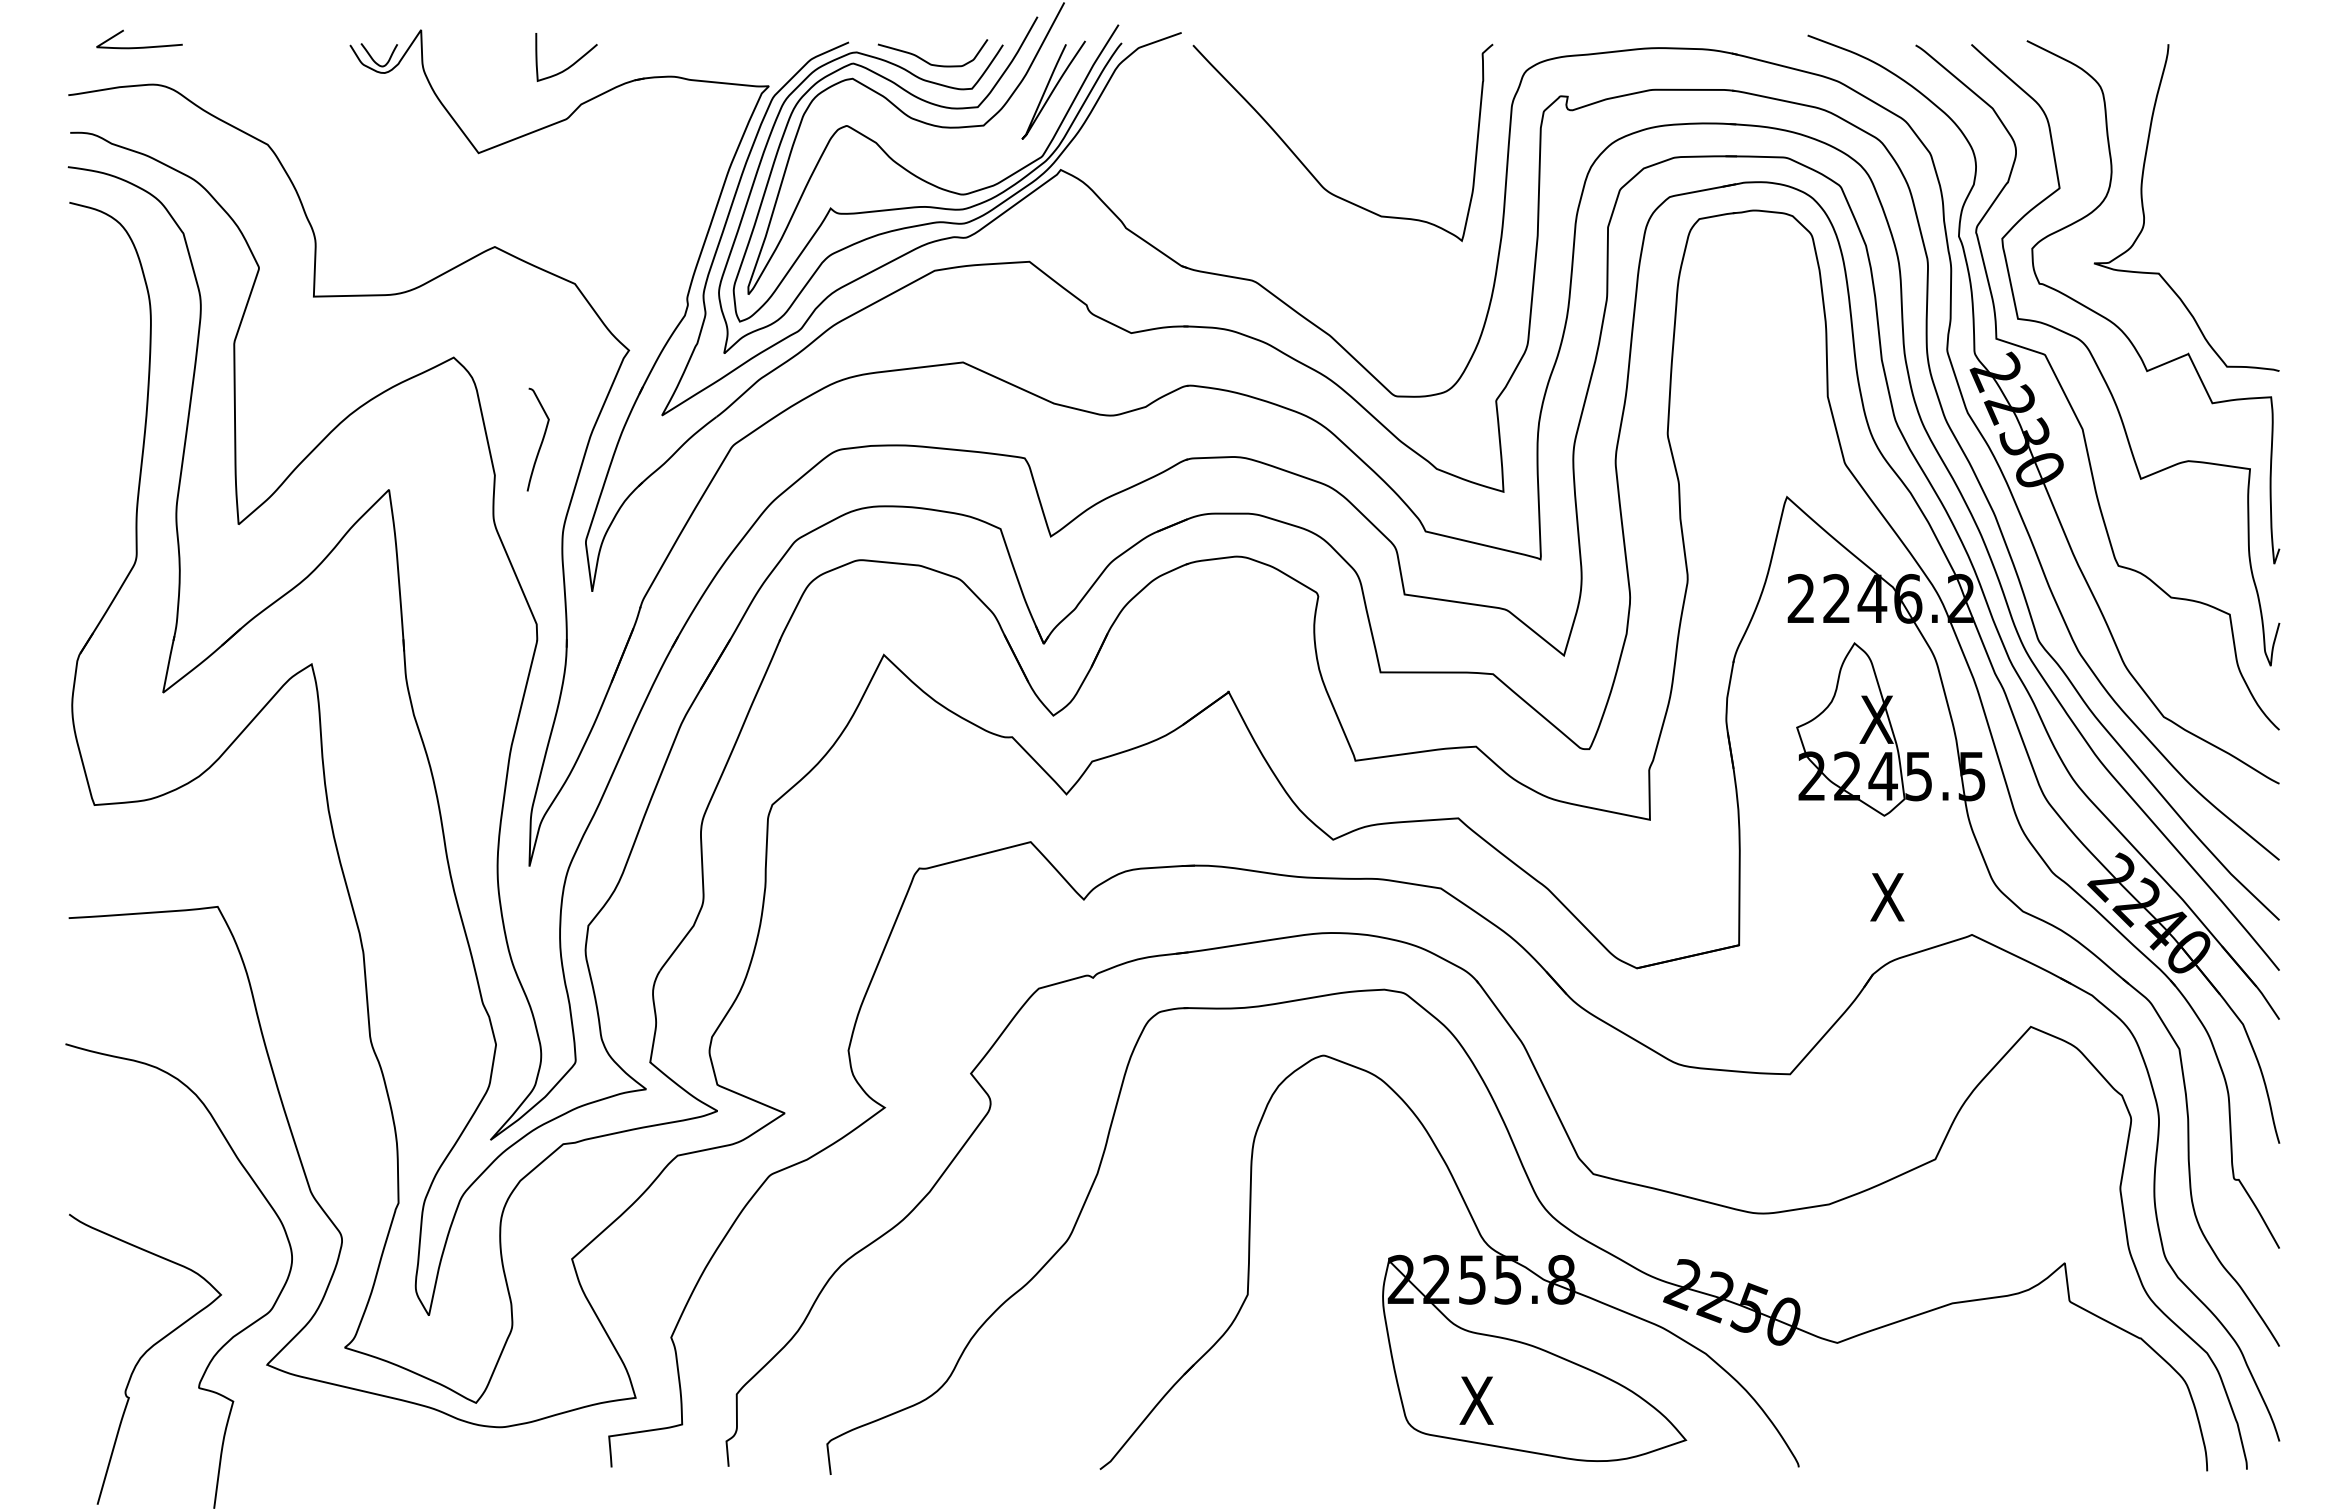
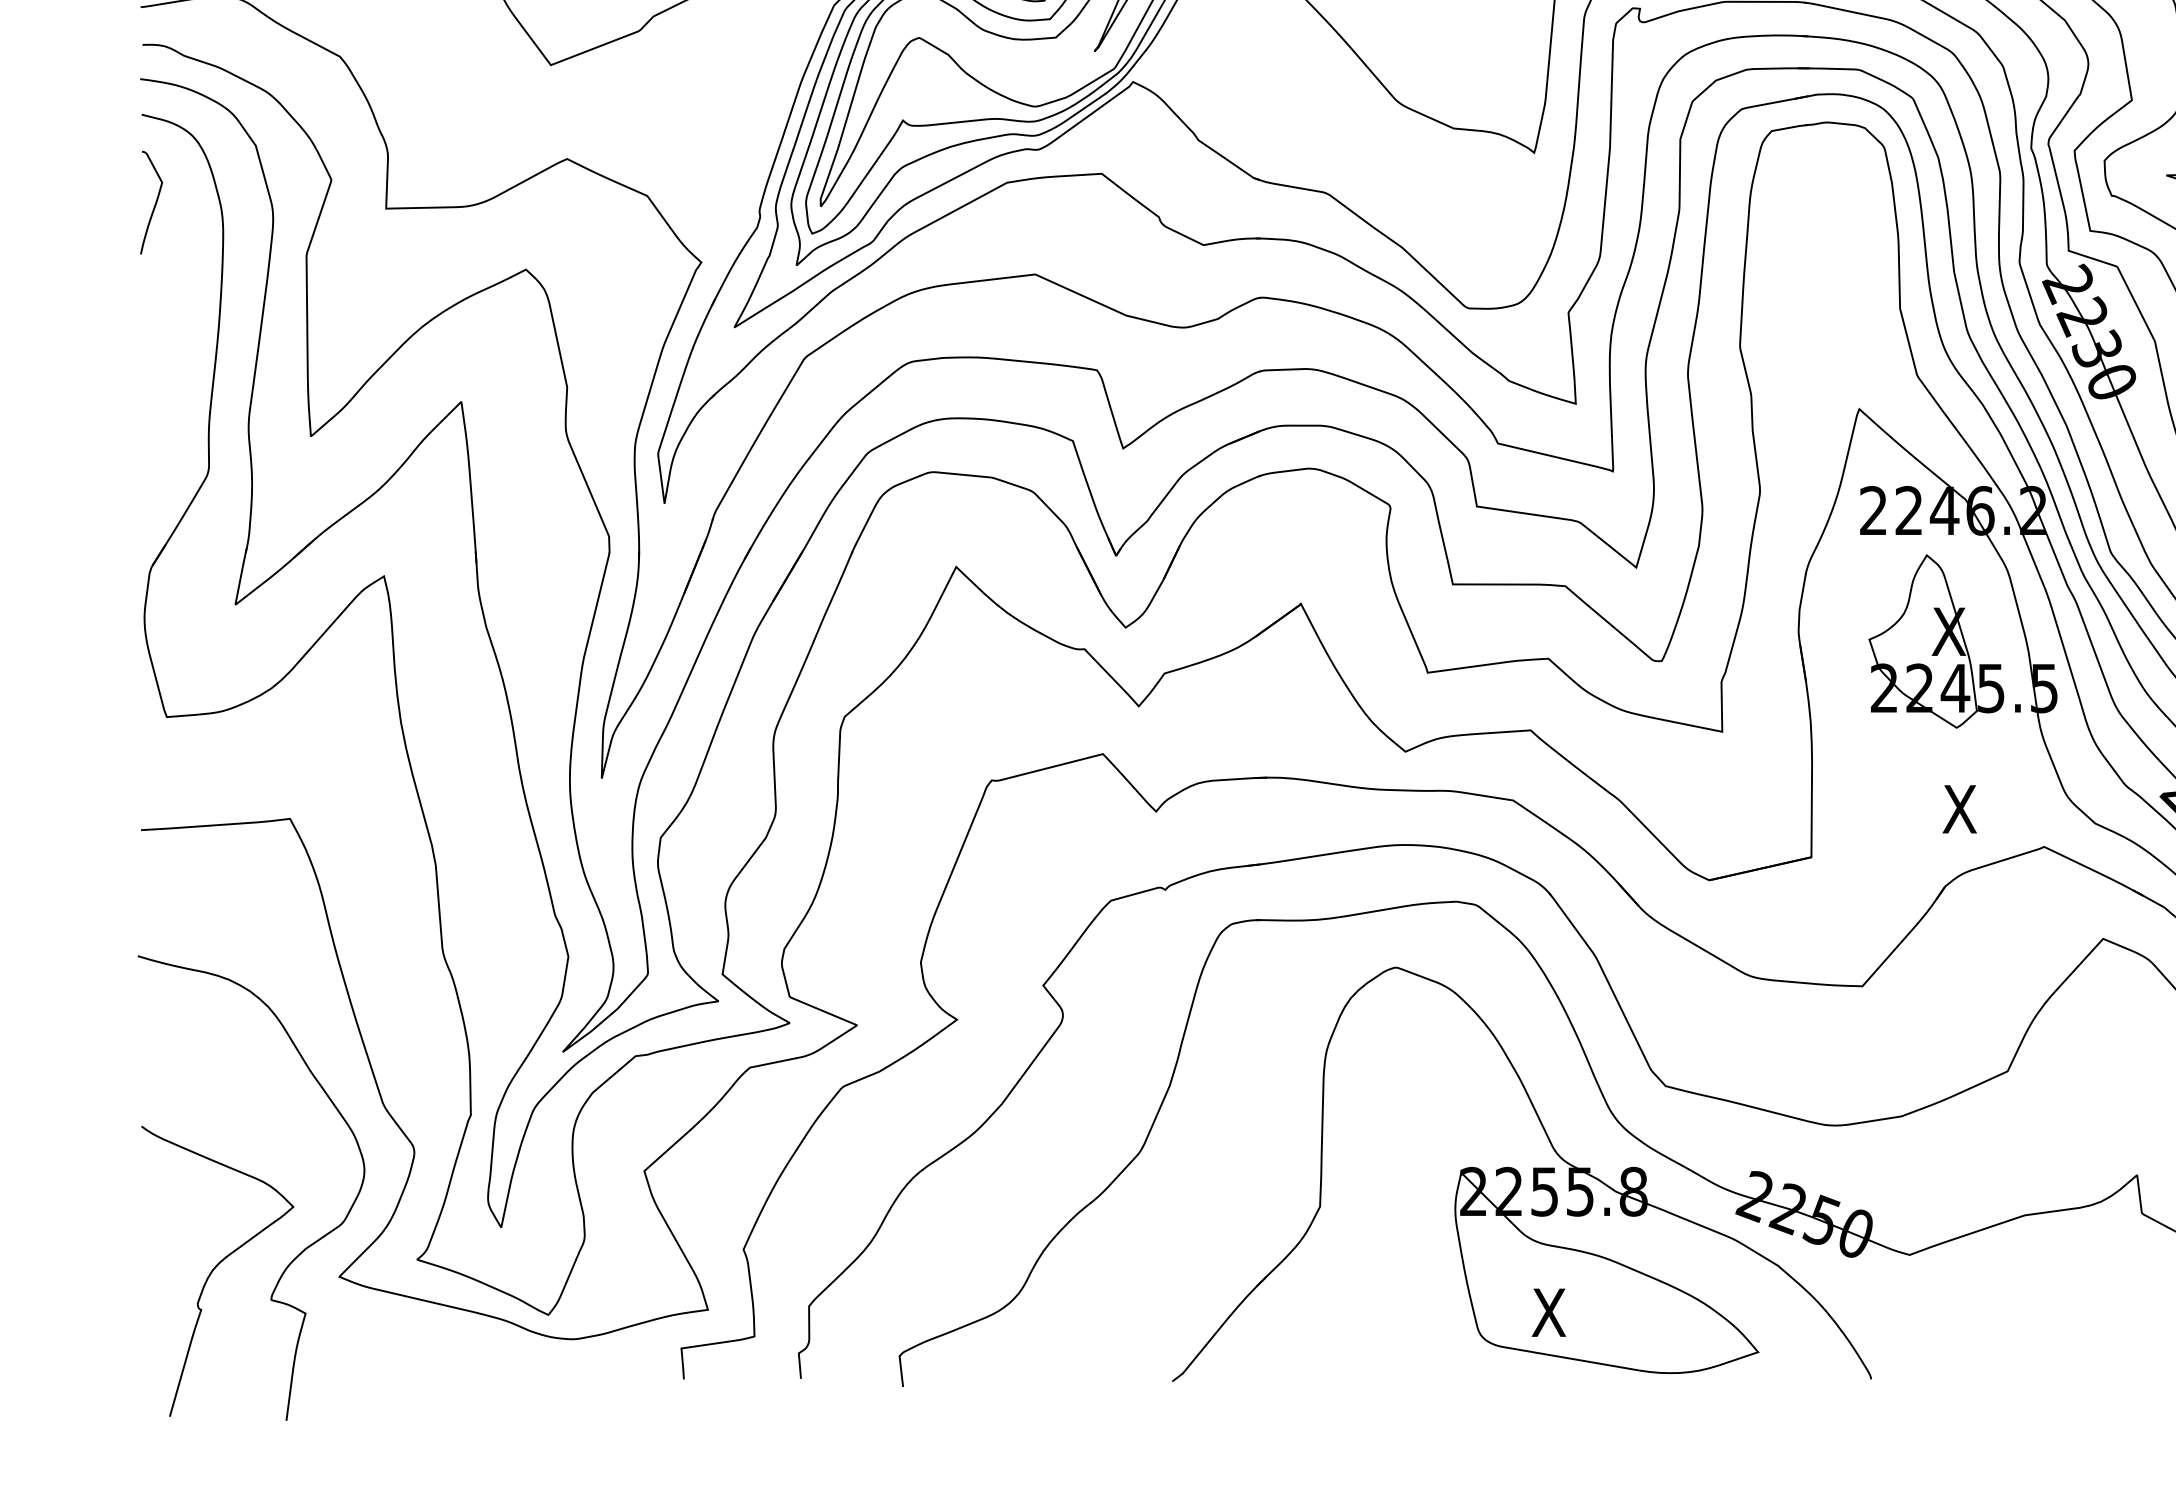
curve: (541, 440) -> (154, 203), moved

